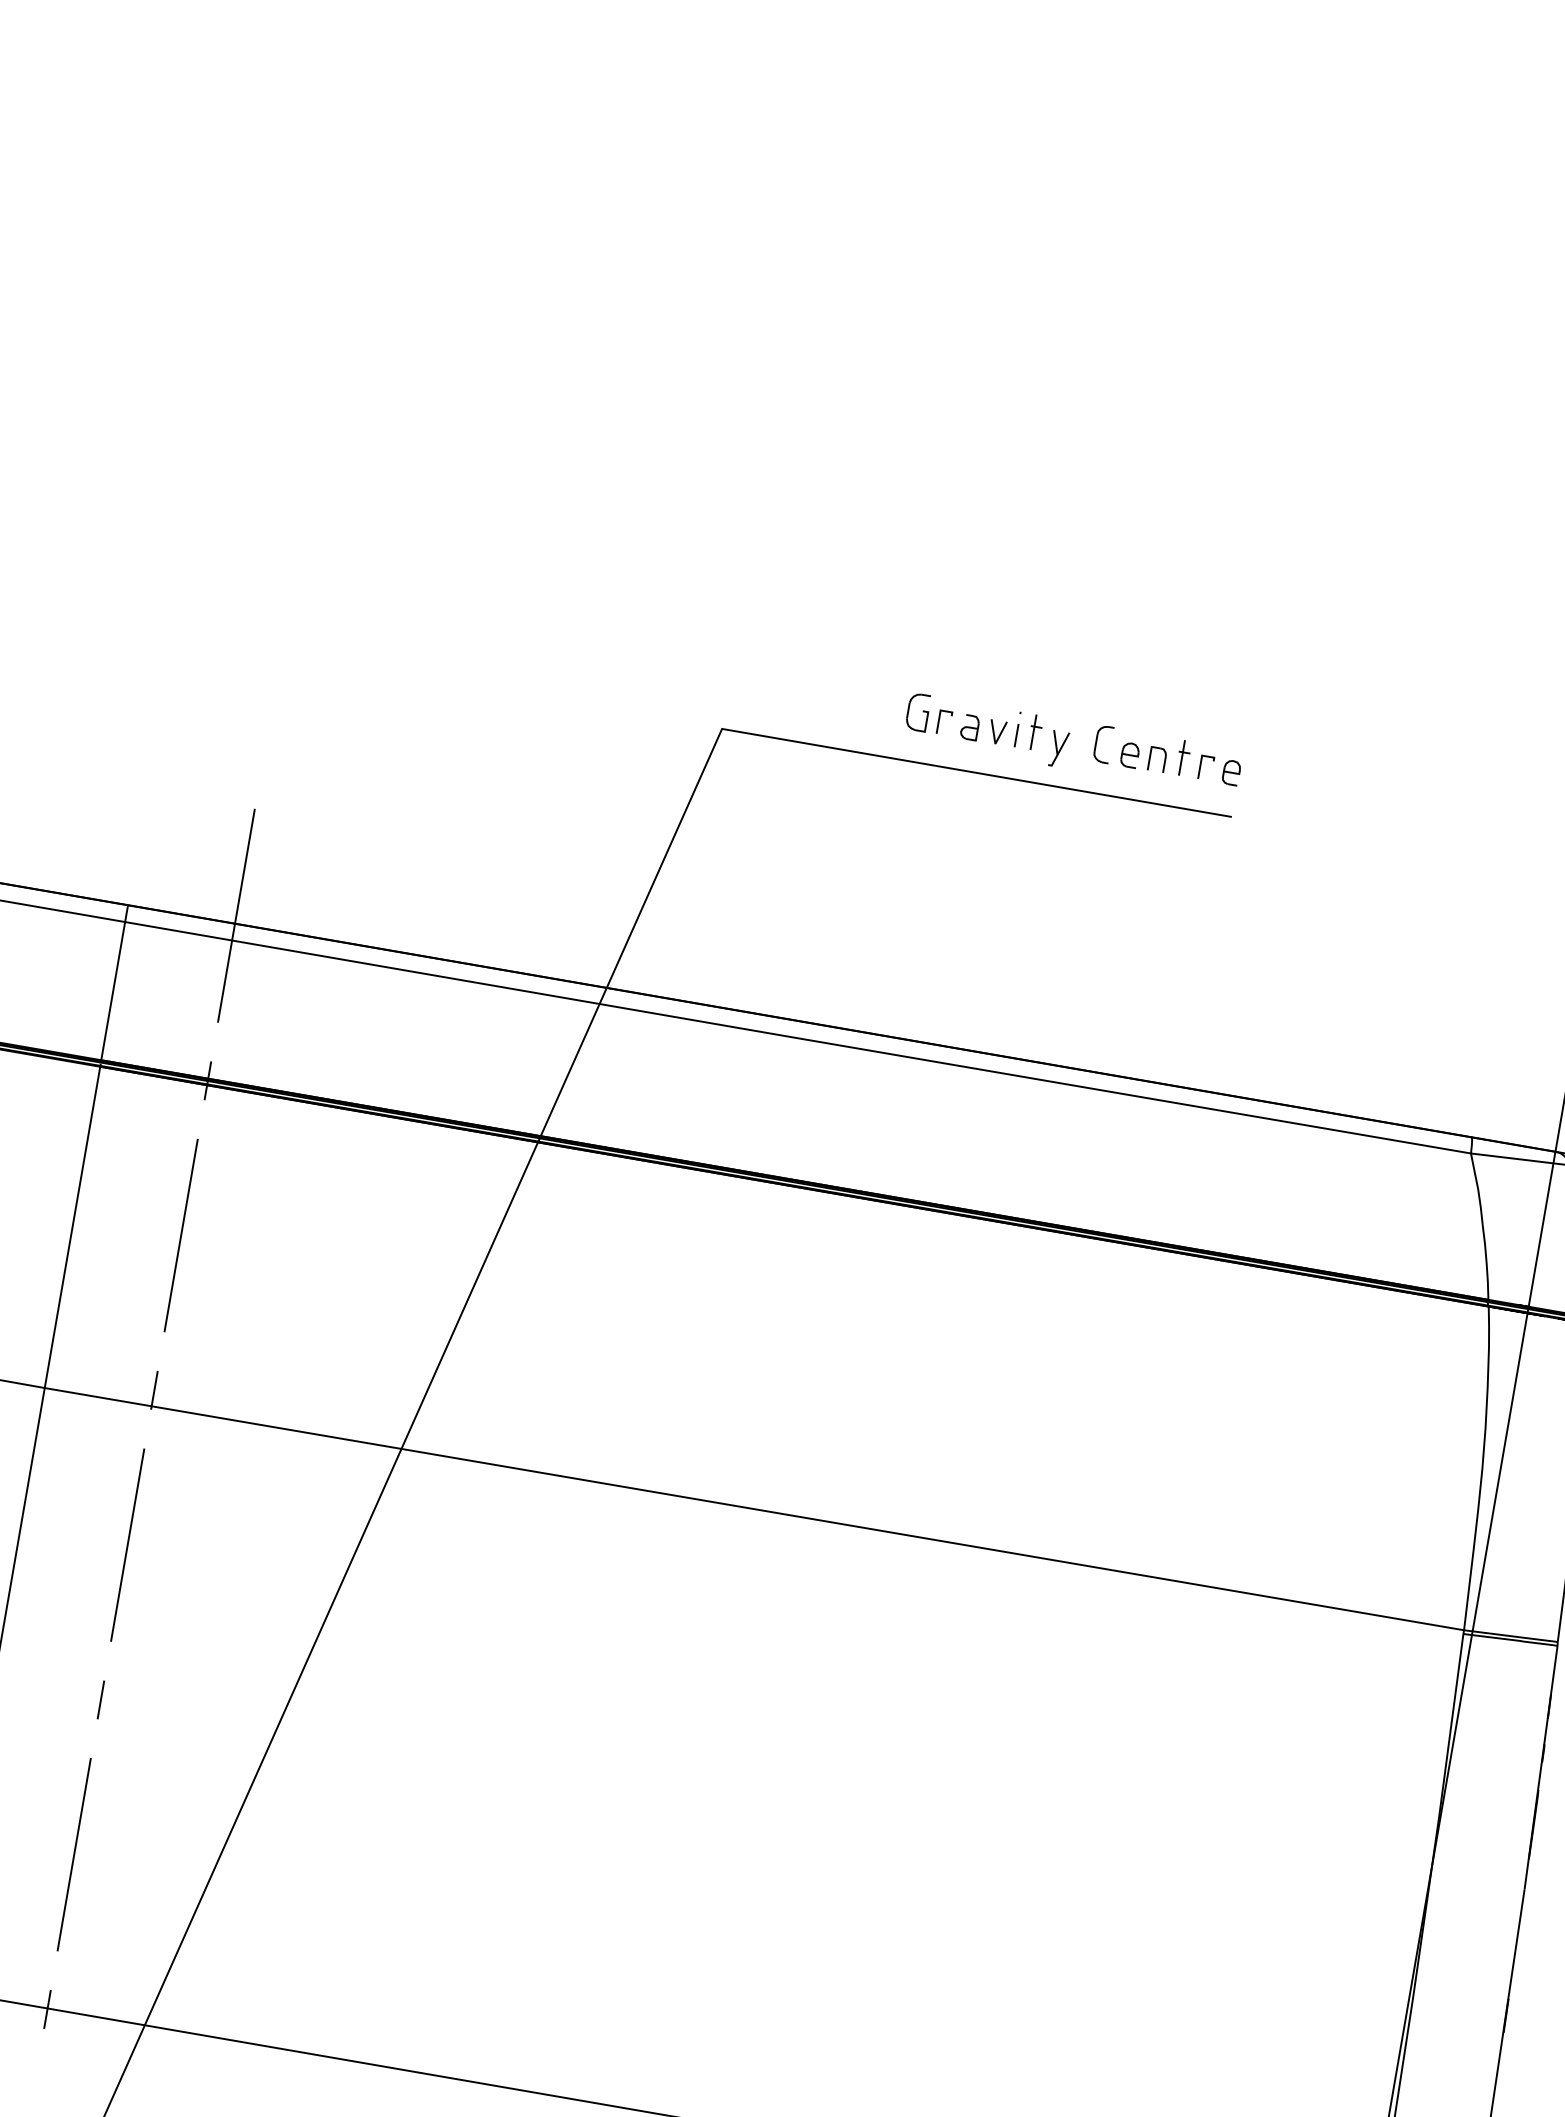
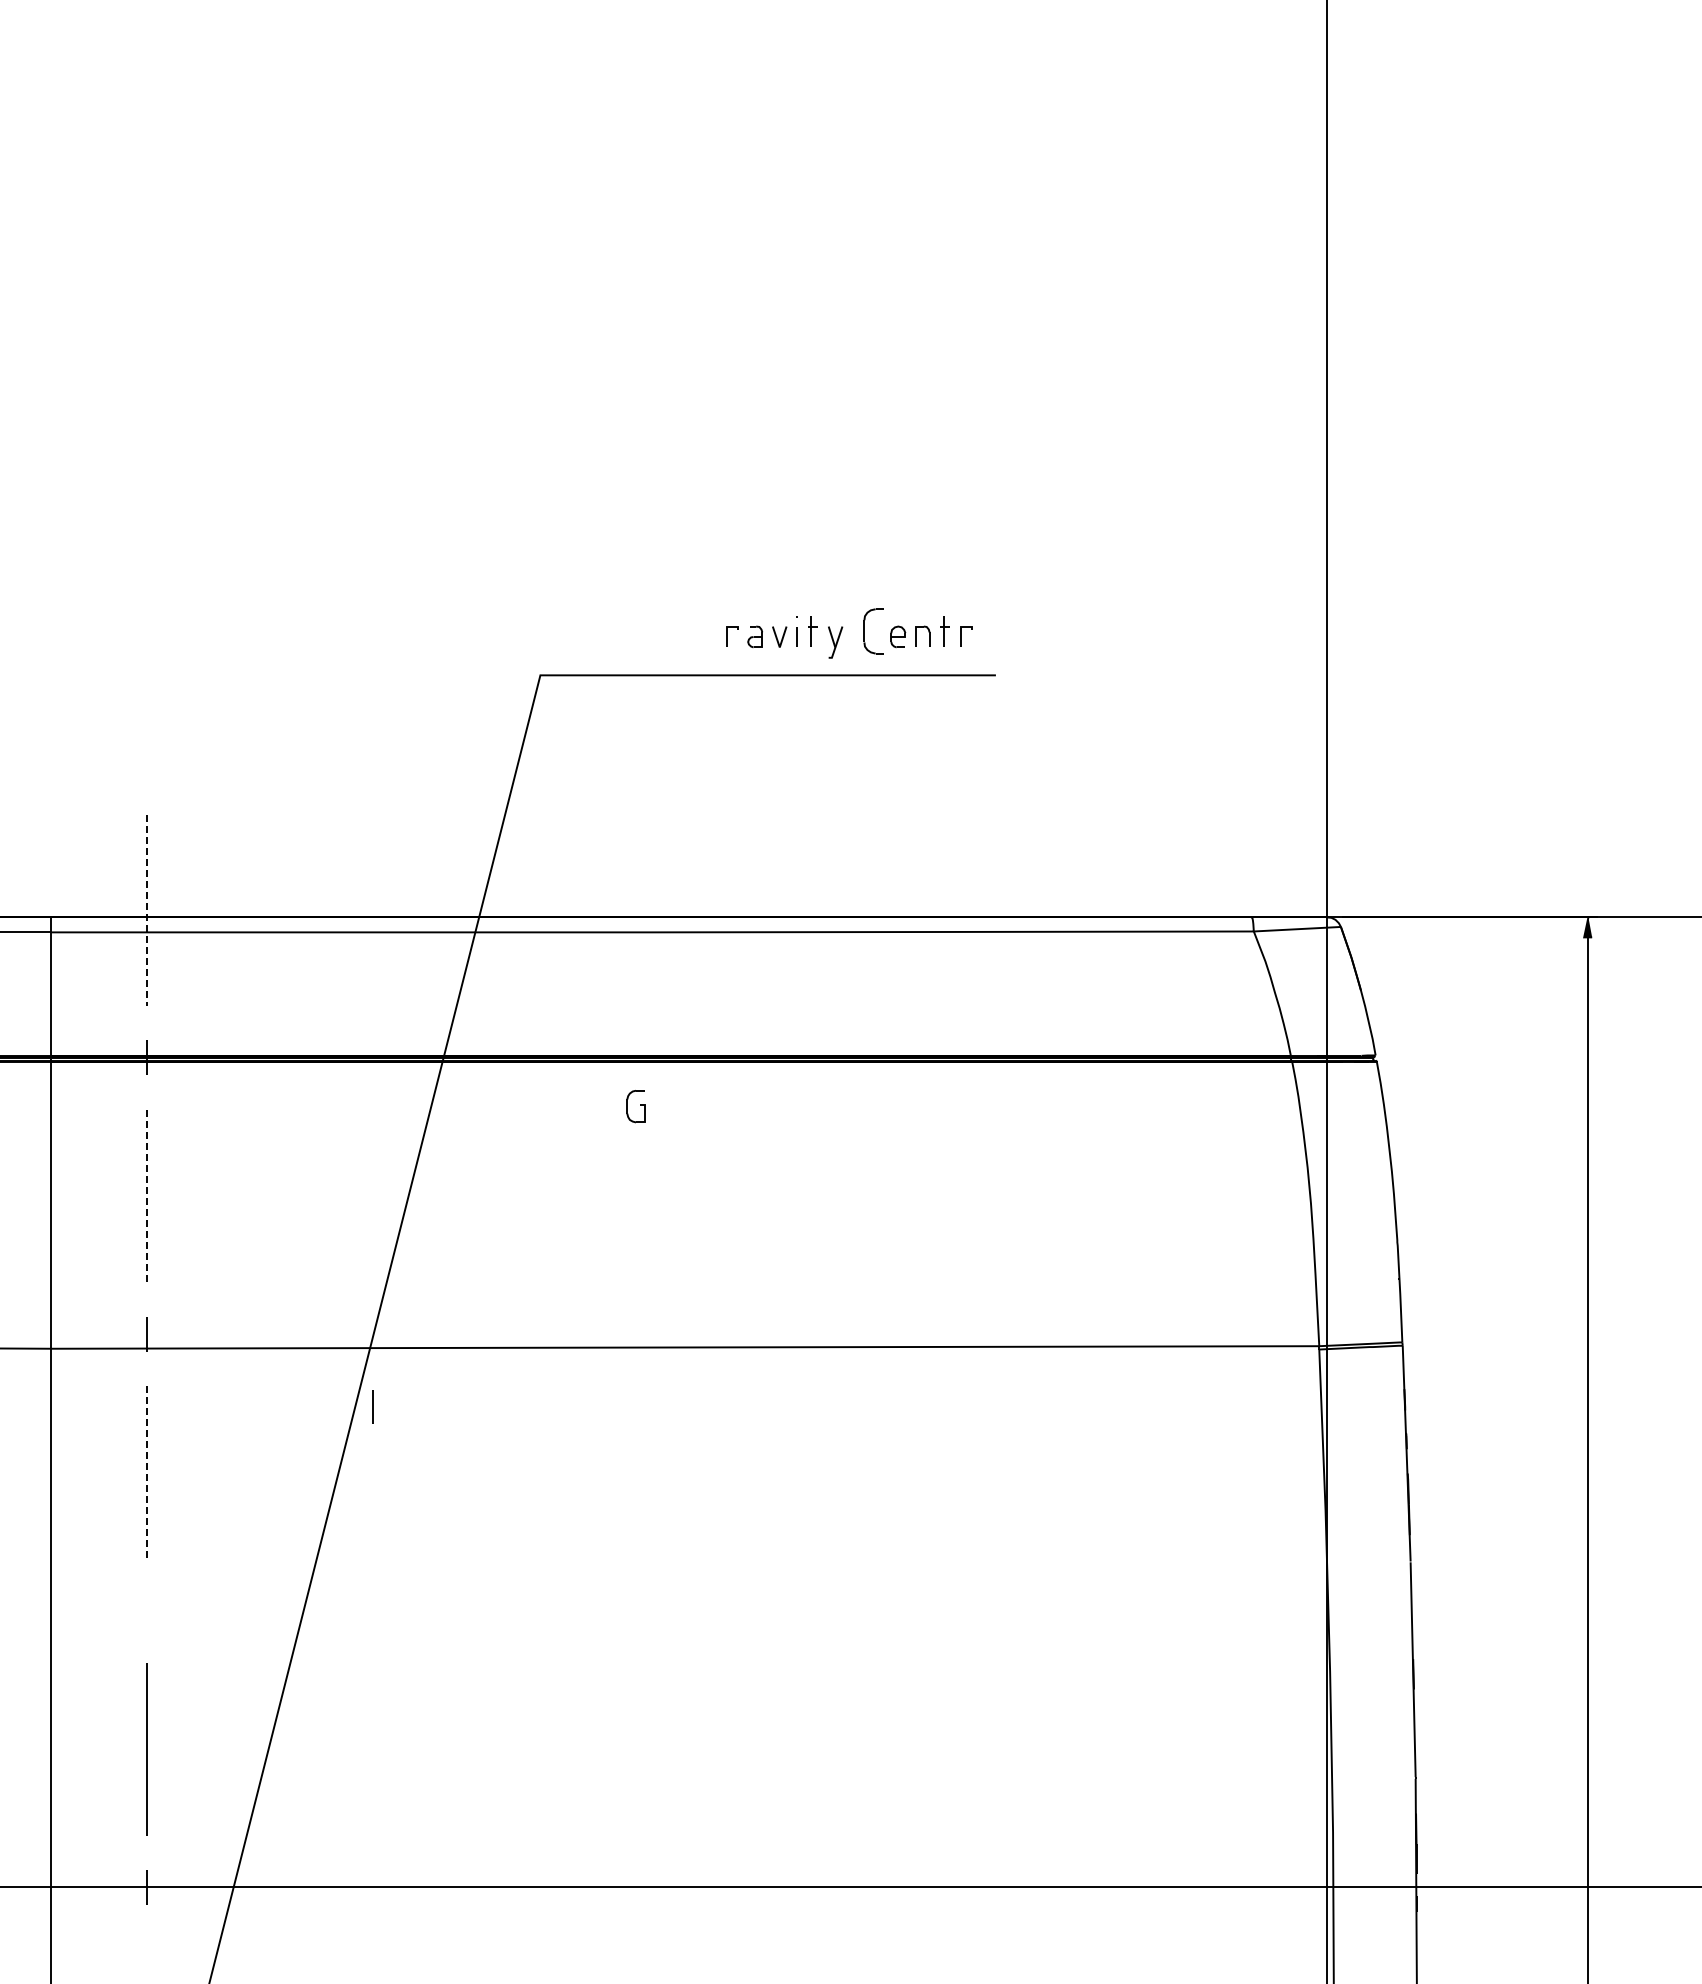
part: (917, 712) -> (635, 1106), moved
part: (1103, 744) -> (873, 631), size x1.4
part: (1231, 772) -> (988, 636), removed
line: (235, 915) -> (146, 910), solid -> dashed
line: (180, 1236) -> (146, 1196), solid -> dashed
line: (126, 1546) -> (146, 1473), solid -> dashed
line: (100, 1699) -> (372, 1406), moved

